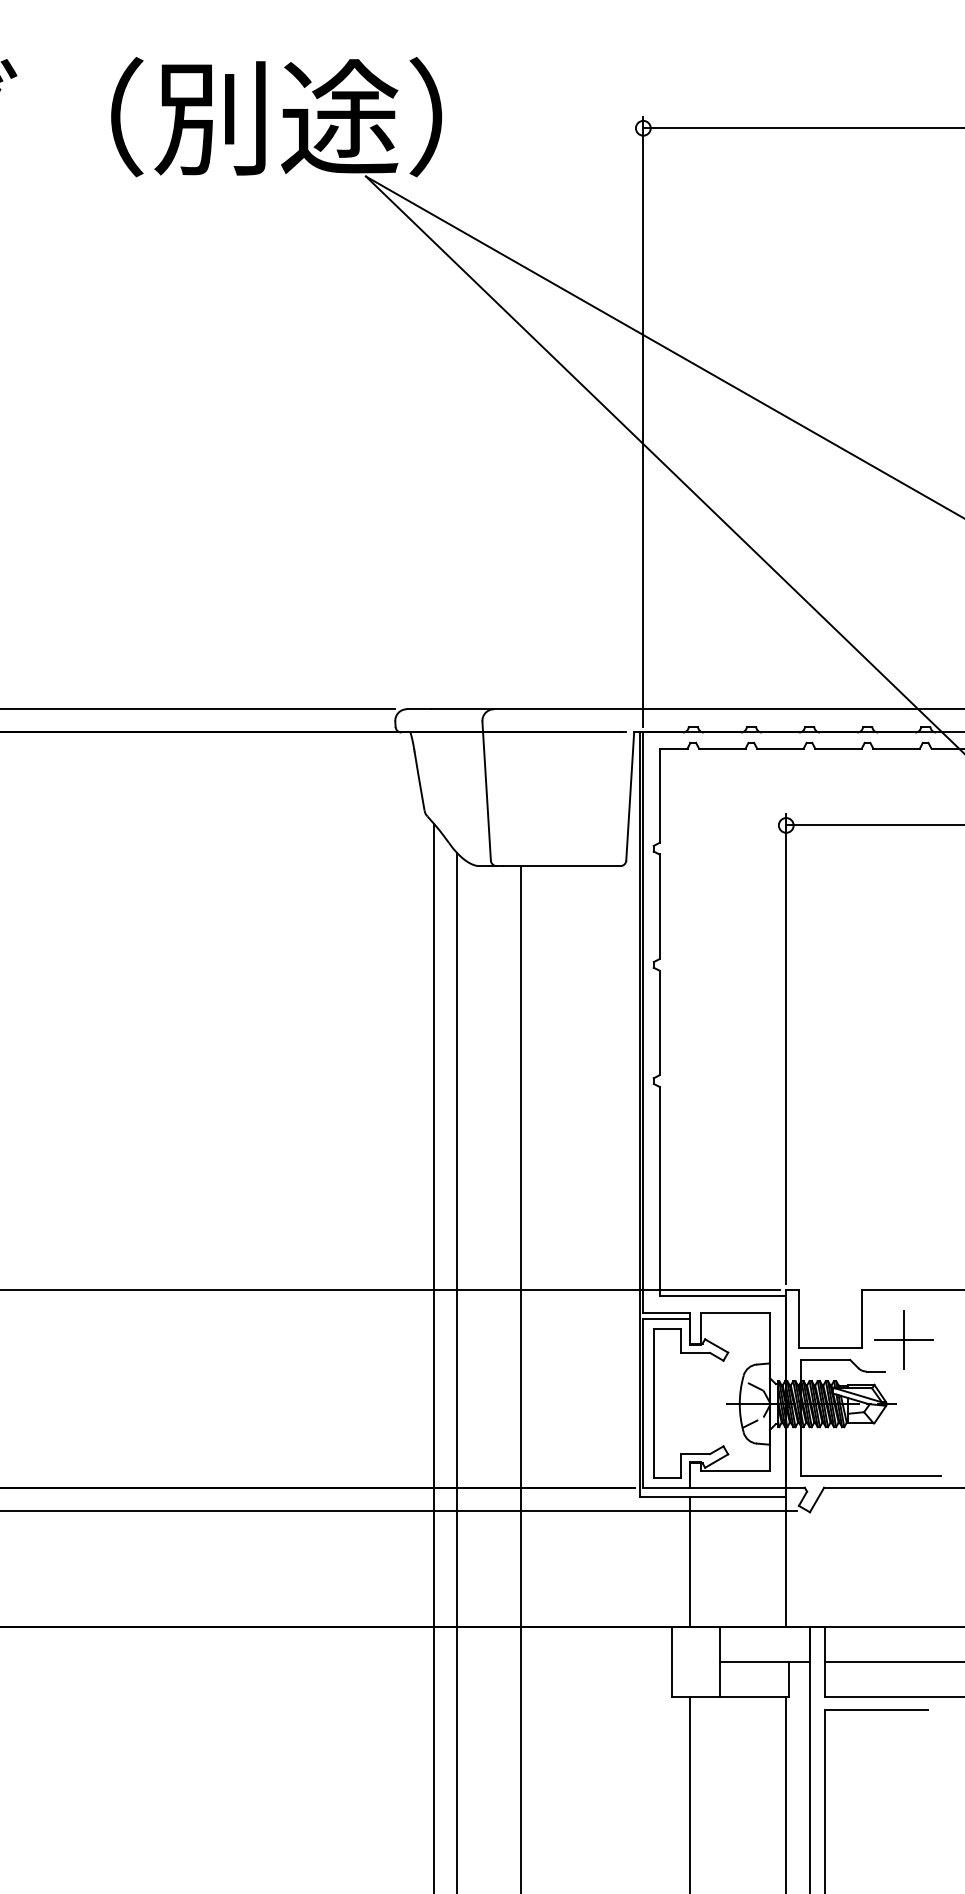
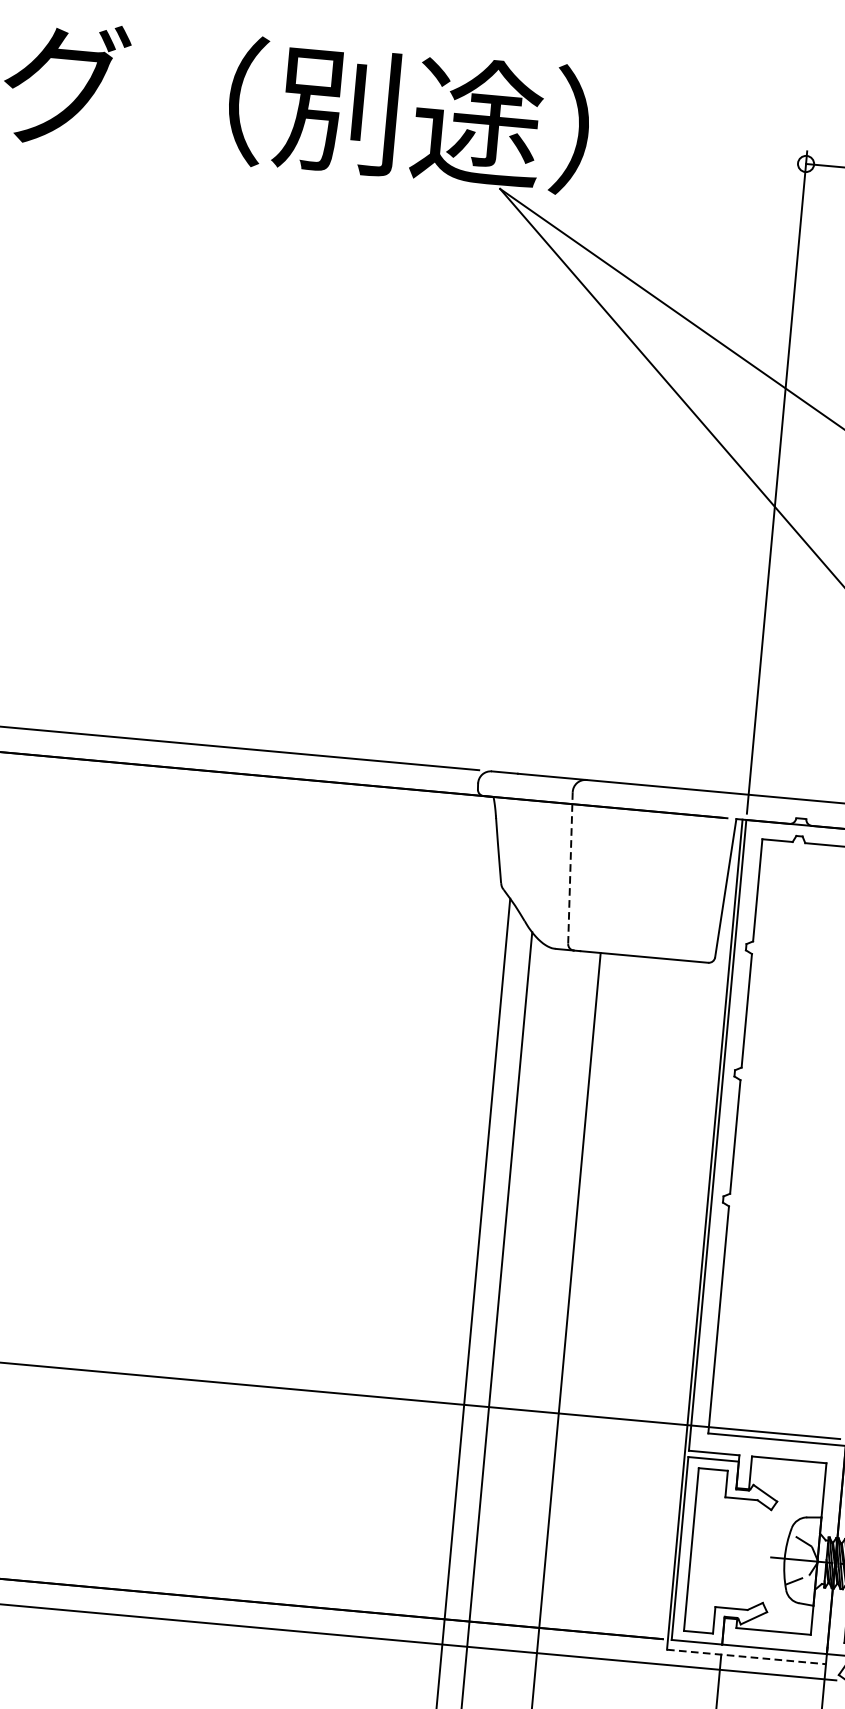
line: (486, 791) -> (570, 868), solid -> dashed
line: (713, 1497) -> (746, 1657), solid -> dashed

